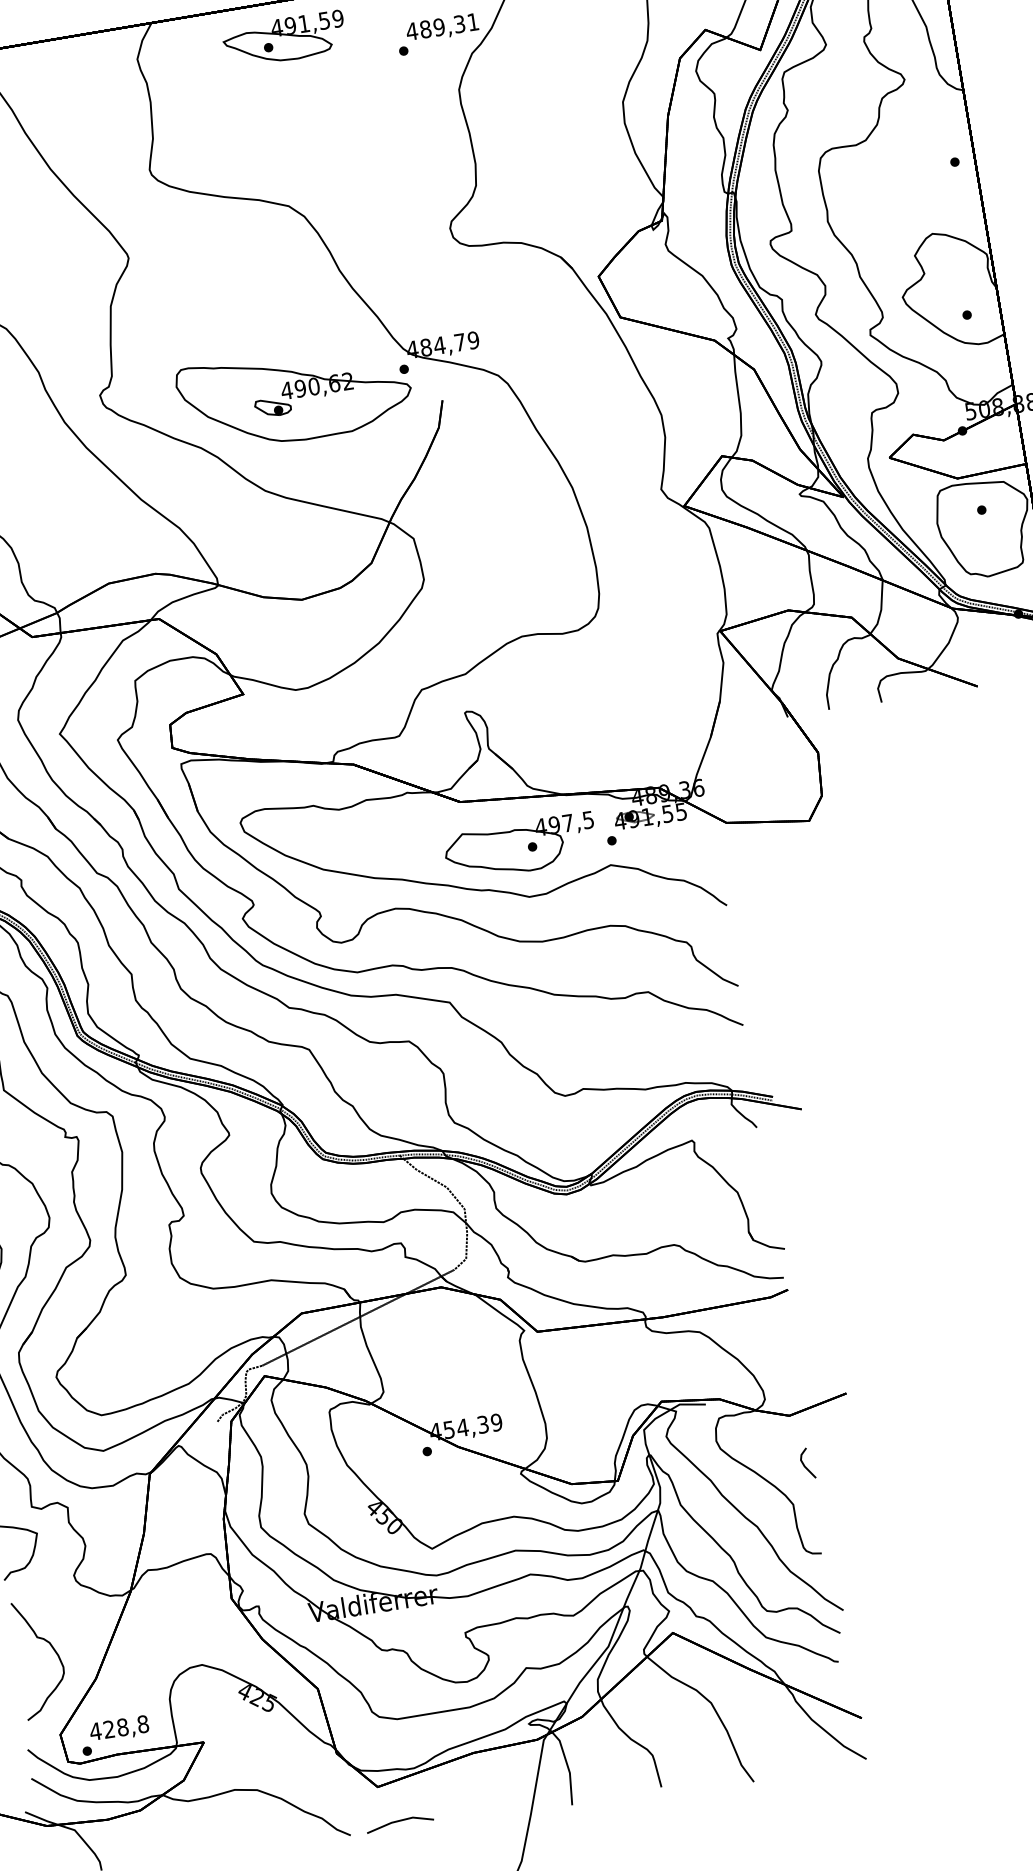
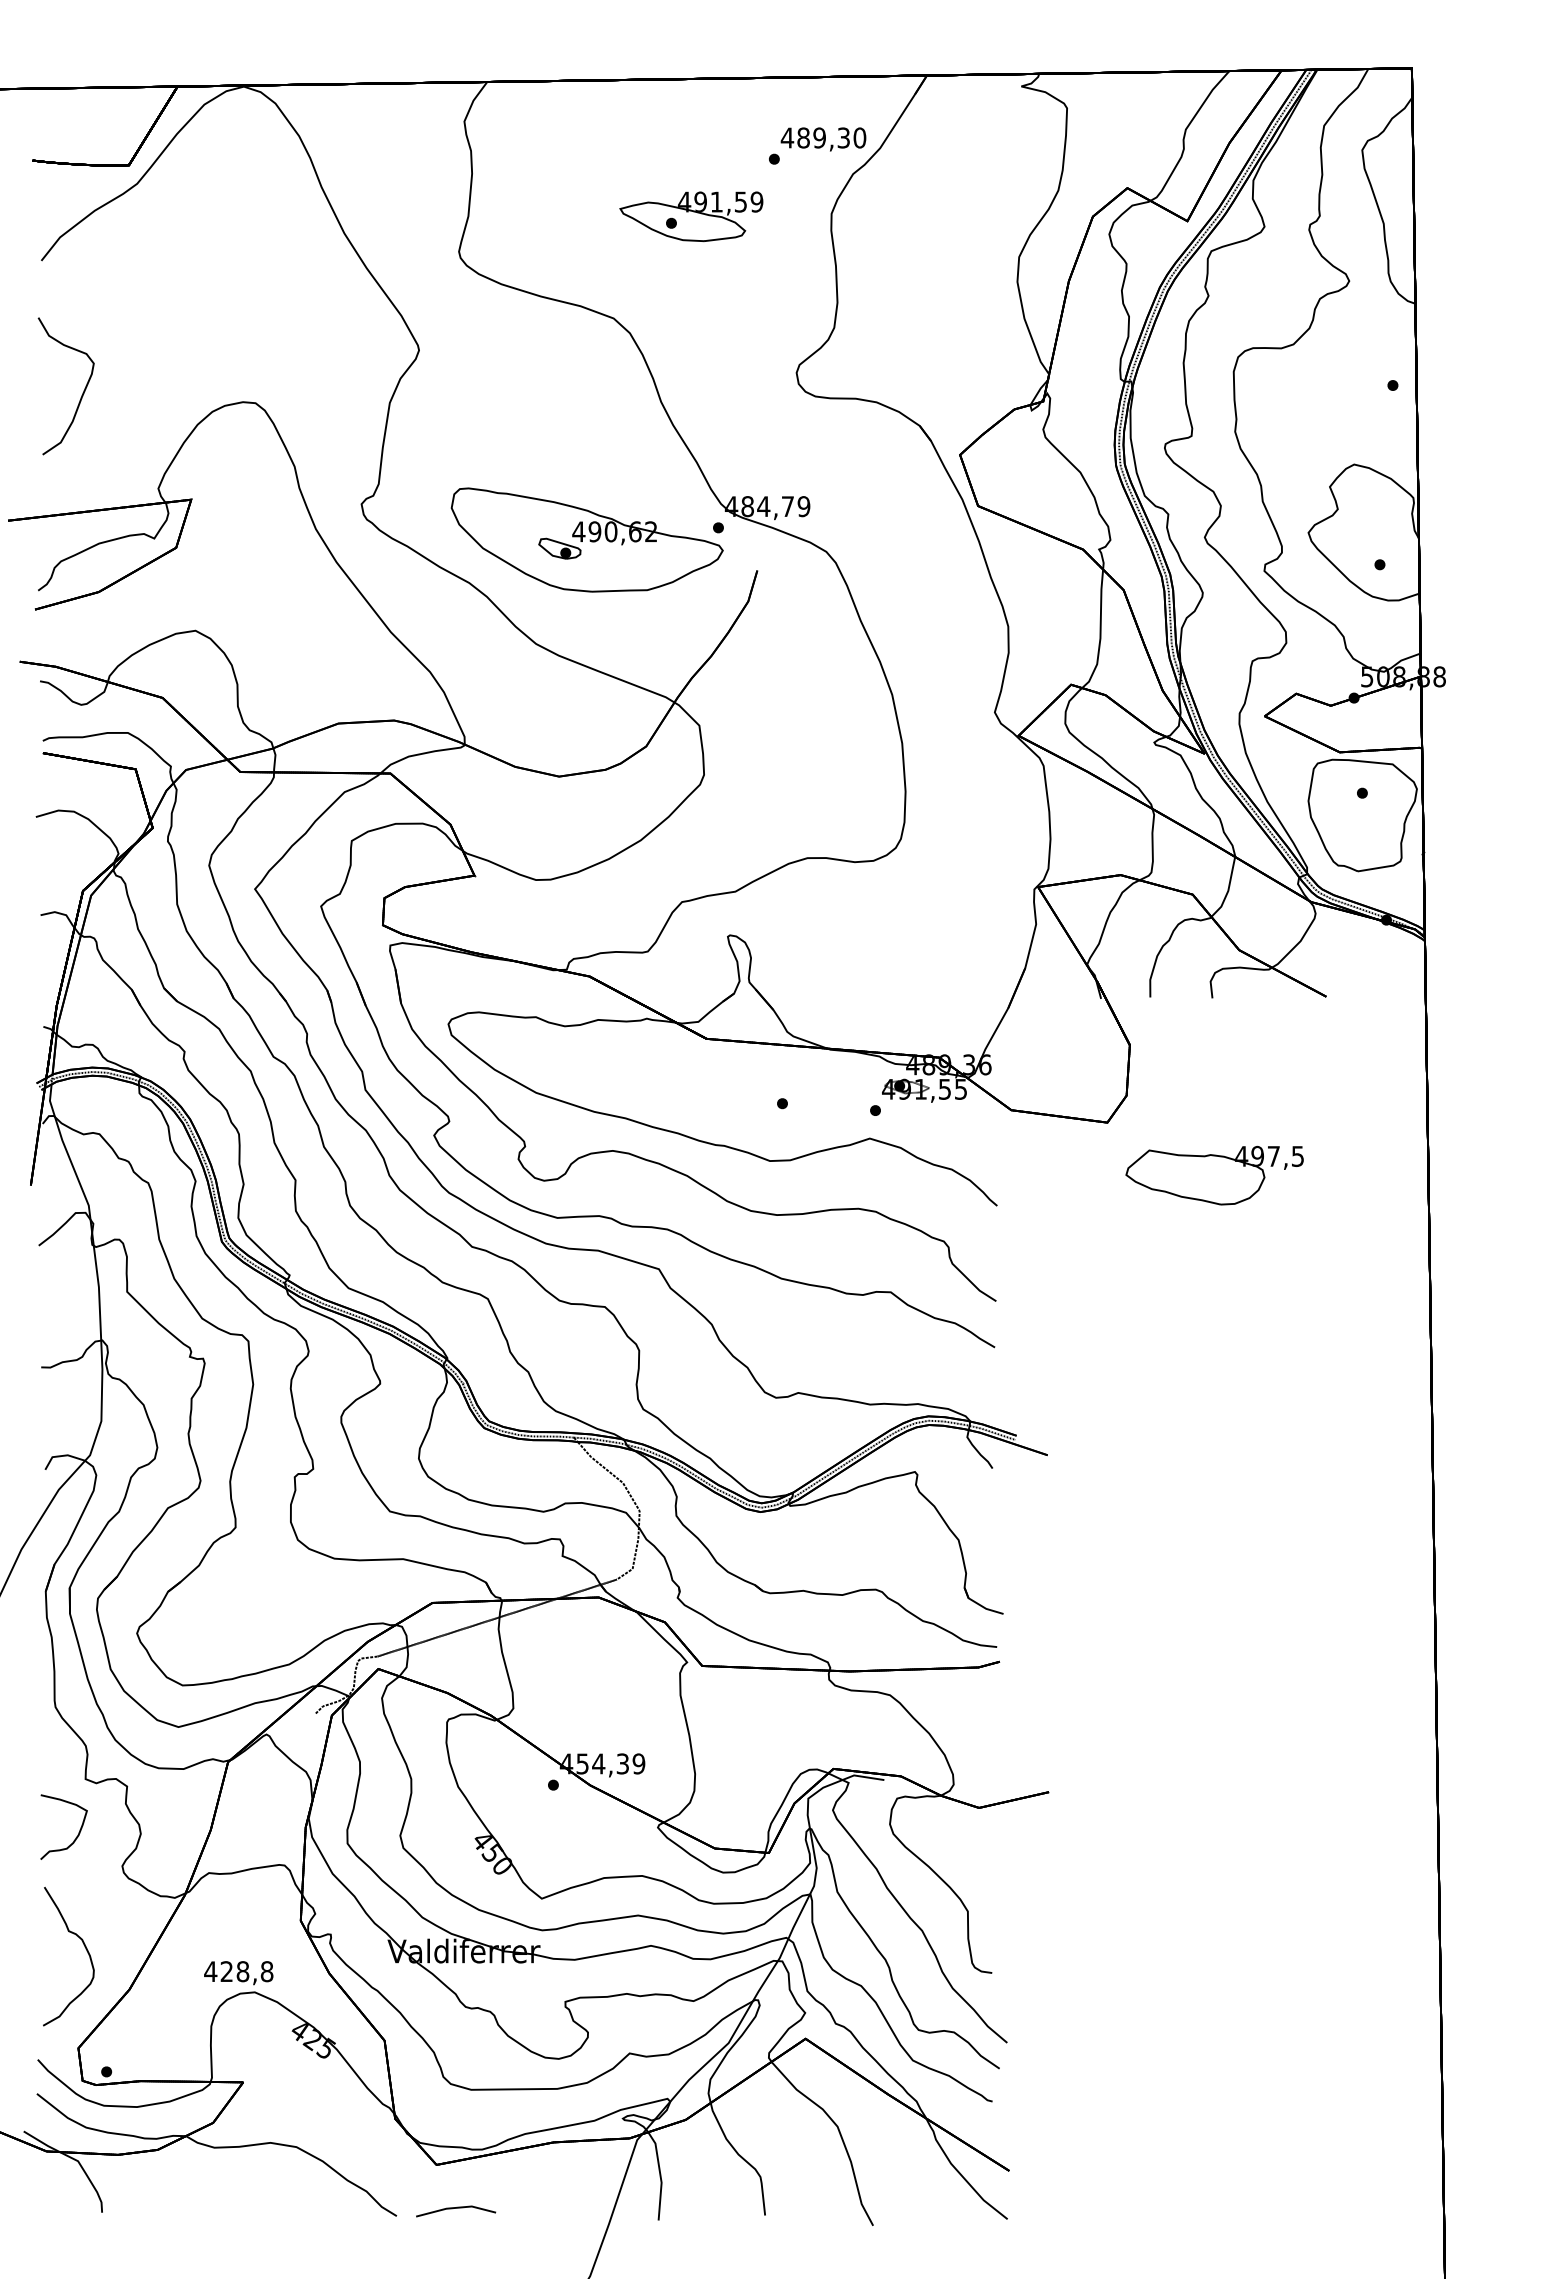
text: (472, 21) -> (859, 137), 489,31 -> 489,30
part: (284, 39) -> (691, 216), moved
part: (520, 846) -> (1214, 1175), moved
line: (805, 1465) -> (988, 1868), removed
text: (119, 1729) -> (238, 1973), moved

